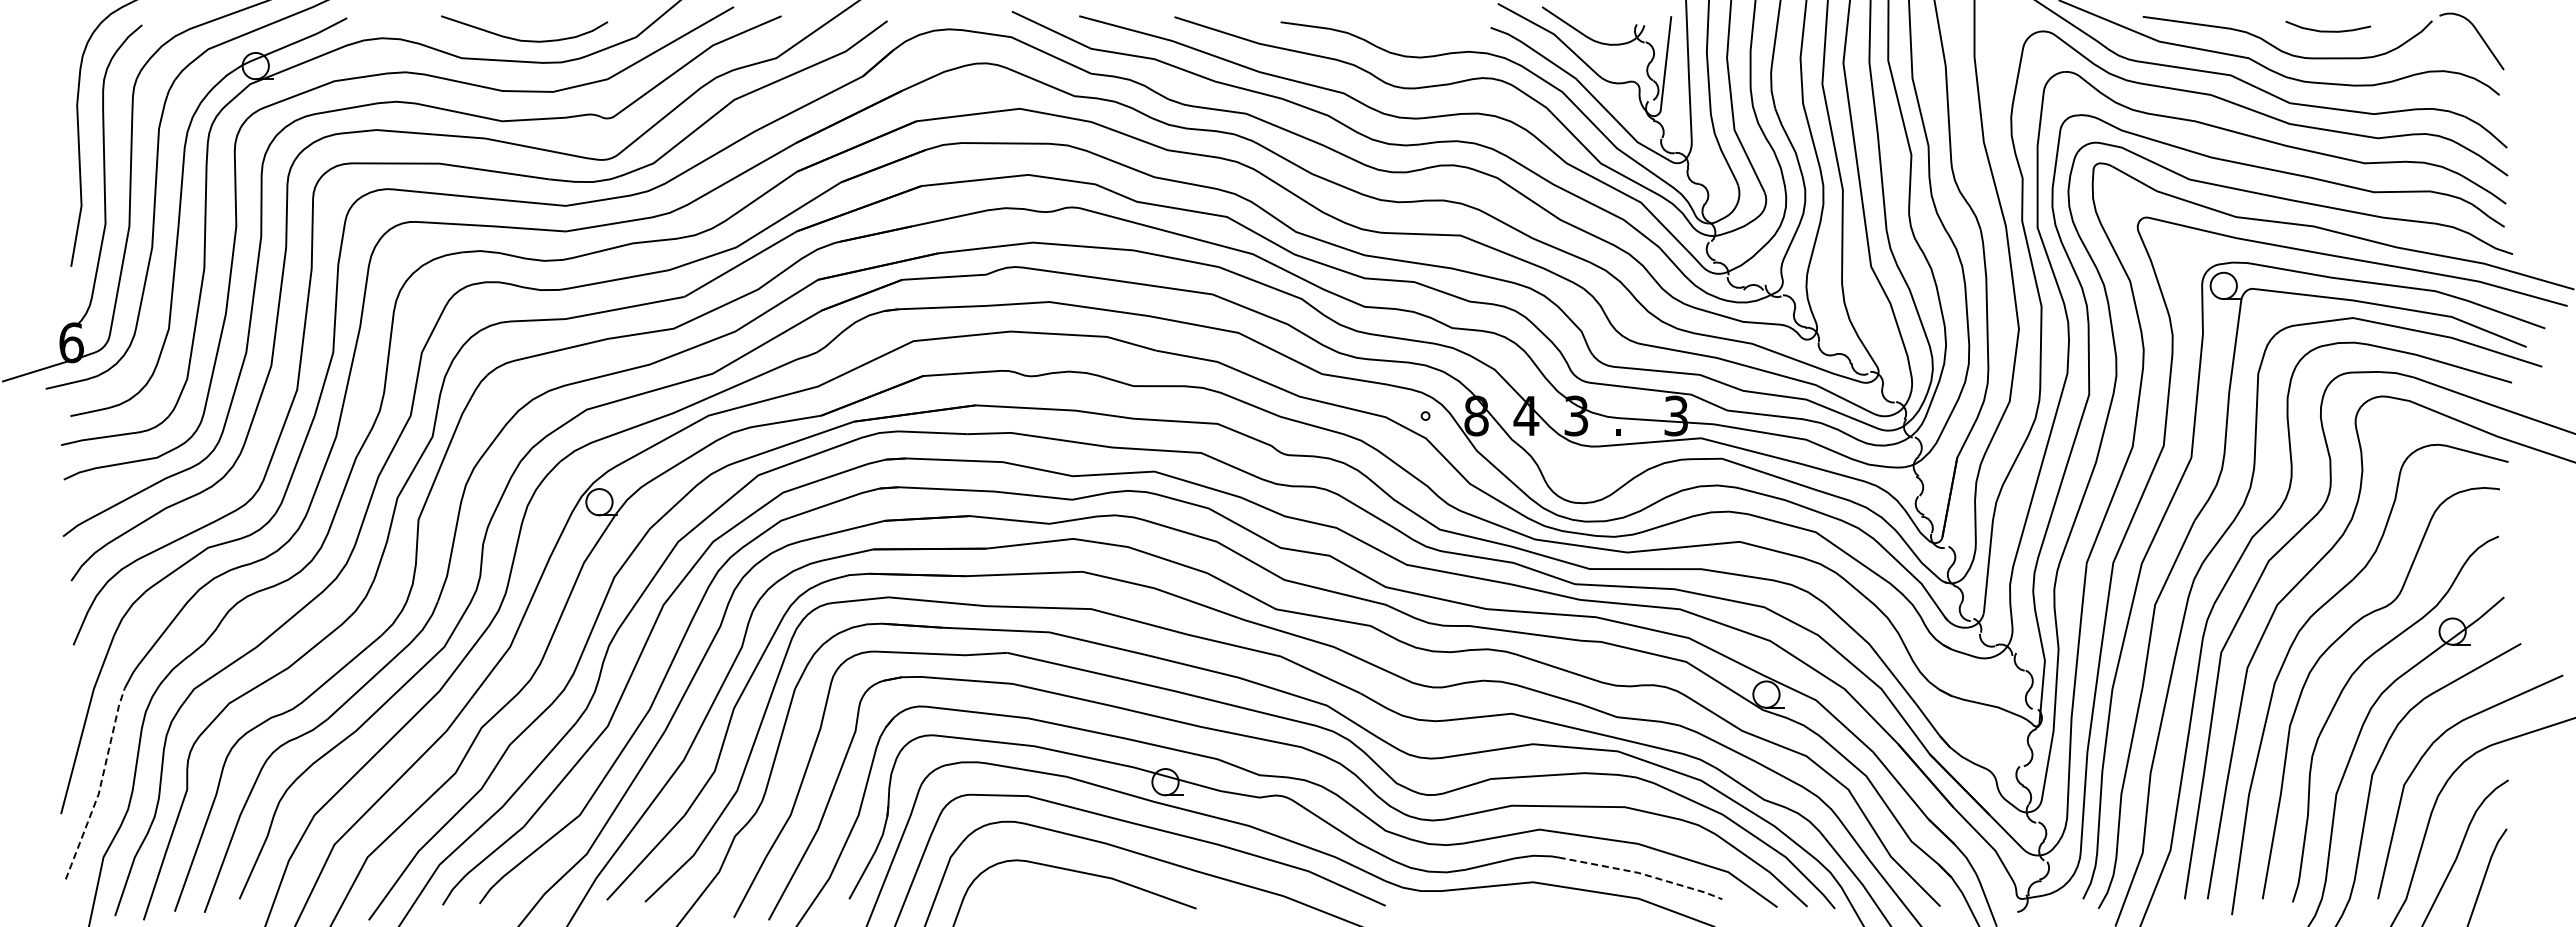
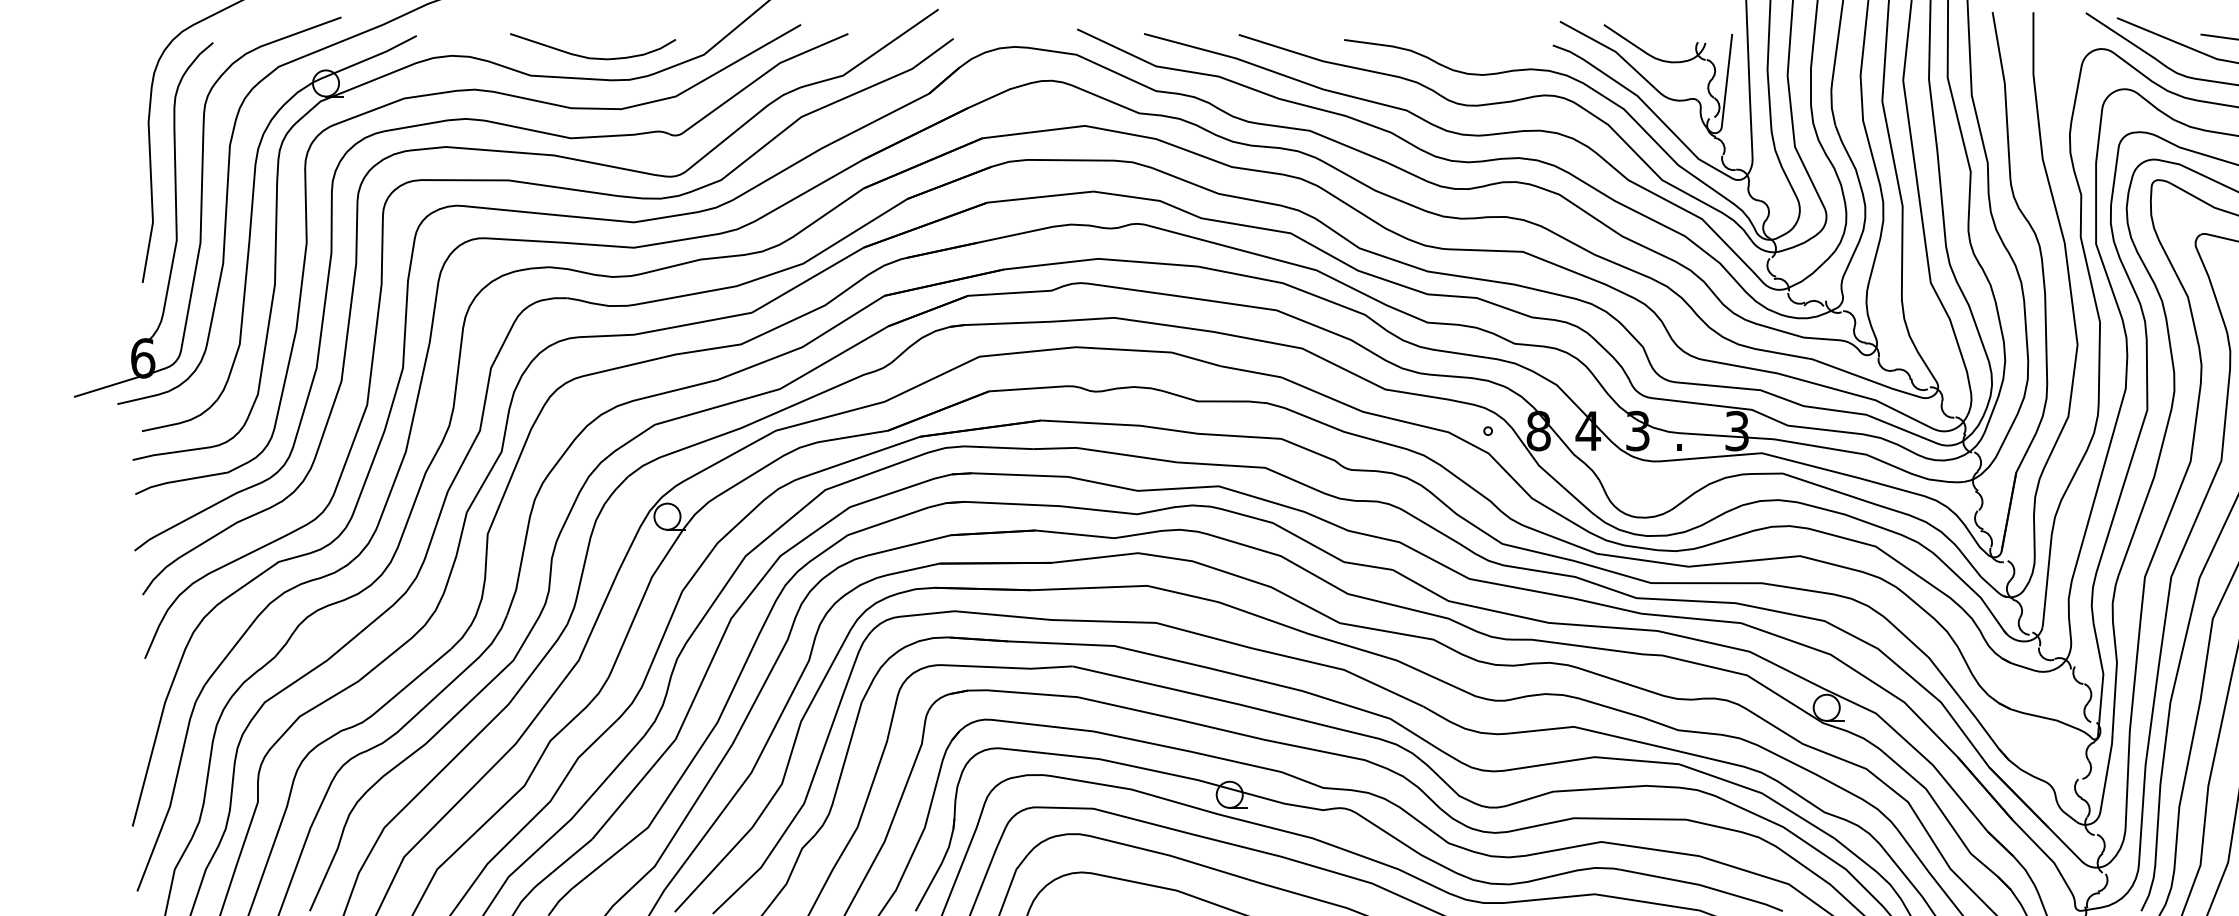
line: (100, 785) -> (171, 798), dashed -> solid
line: (1642, 874) -> (1703, 886), dashed -> solid

